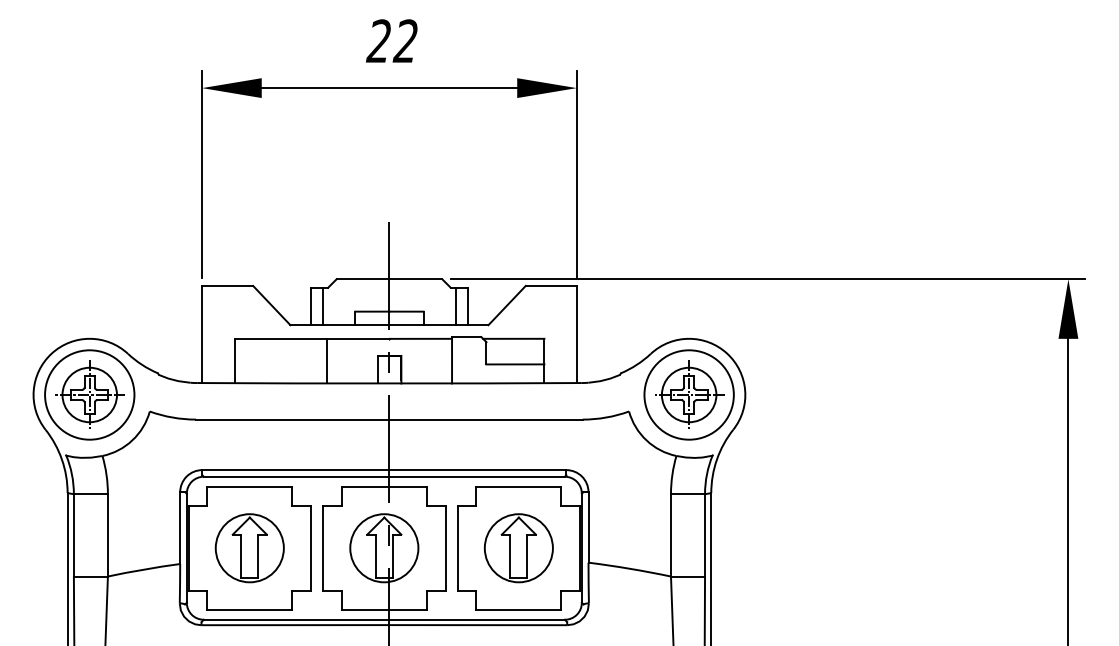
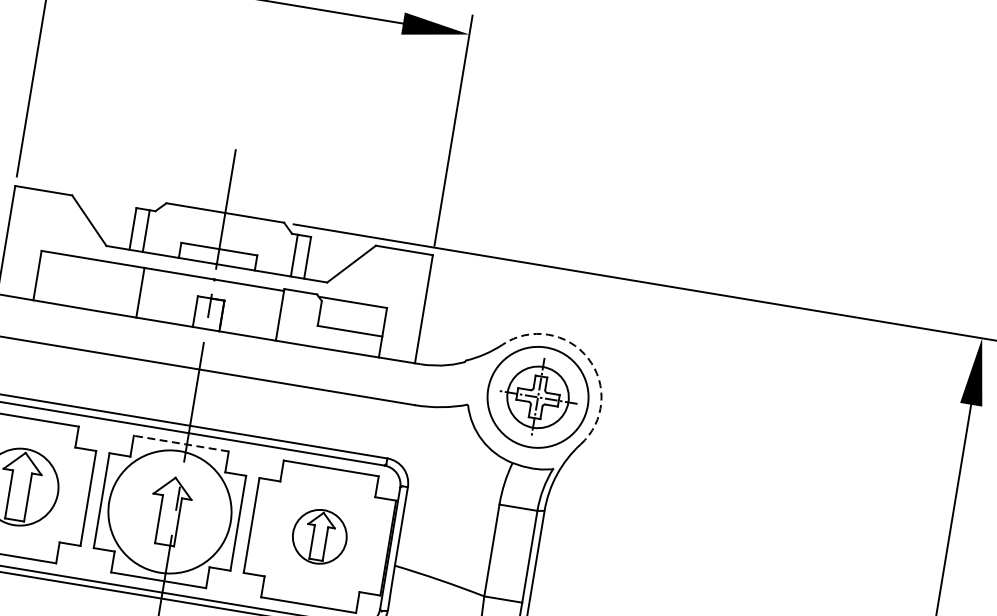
arc: (727, 353) -> (588, 358), solid -> dashed
line: (384, 486) -> (181, 443), solid -> dashed
circle: (384, 548) -> (170, 512), size x1.6
part: (518, 548) -> (319, 536), size x0.7

